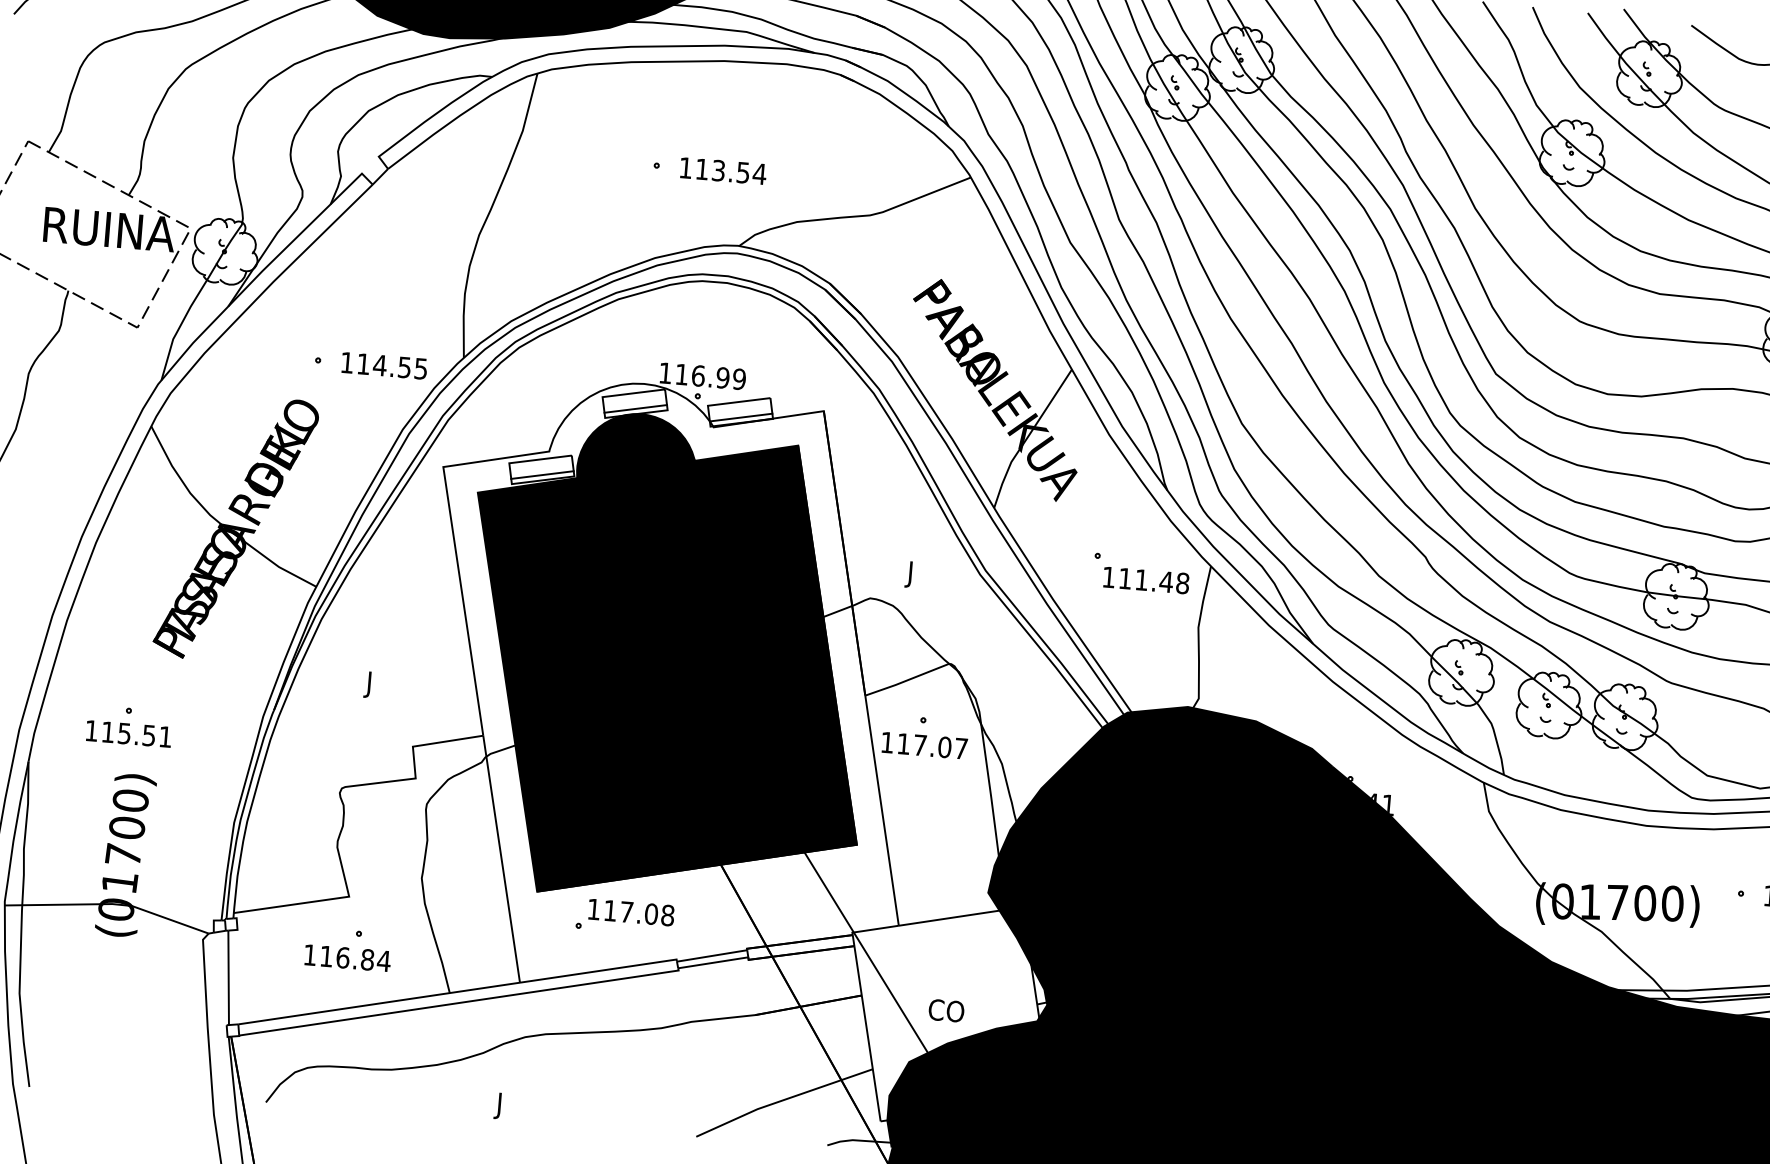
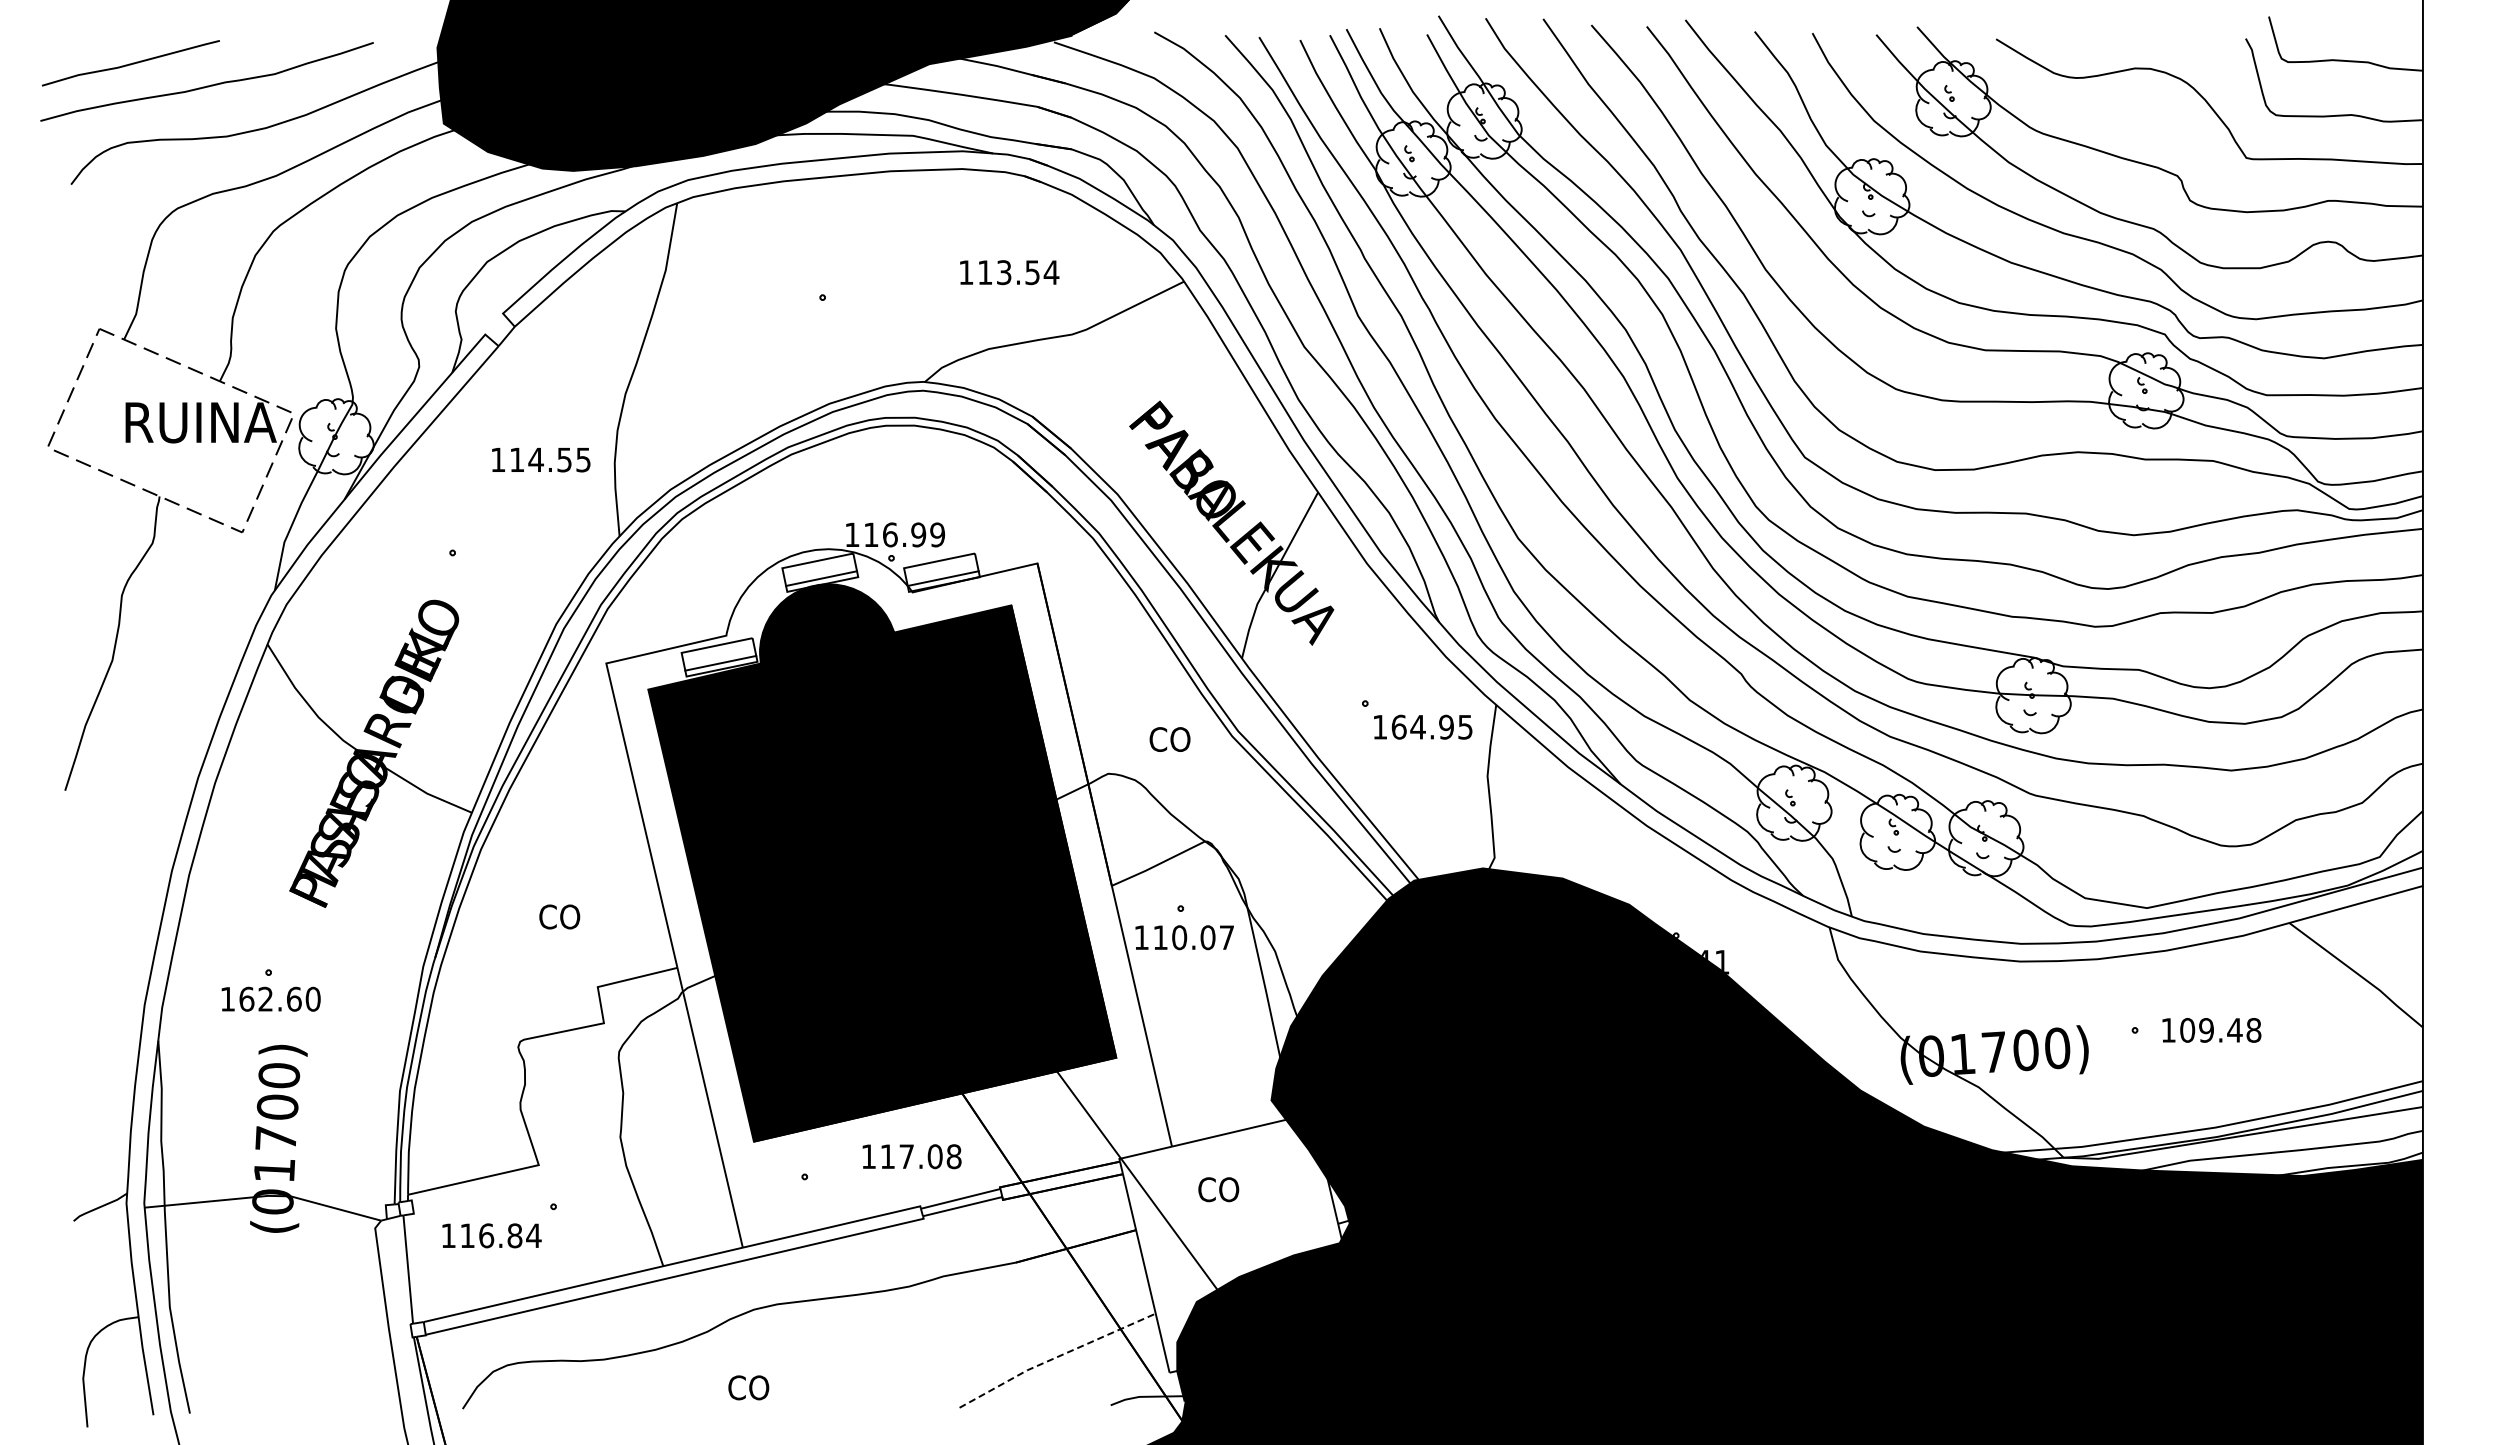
text: (723, 171) -> (1009, 272), moved
text: (384, 366) -> (541, 460), moved
text: (924, 575) -> (1168, 742), J -> CO
text: (1153, 580) -> (1431, 726), 111.48 -> 164.95
text: (383, 685) -> (558, 919), J -> CO
text: (136, 733) -> (279, 998), 115.51 -> 162.60
text: (920, 745) -> (1179, 937), 117.07 -> 110.07
text: (630, 912) -> (911, 1156), moved
text: (347, 957) -> (491, 1235), moved
text: (946, 1010) -> (1218, 1189), moved
line: (782, 1100) -> (1055, 1357), solid -> dashed
text: (513, 1106) -> (747, 1390), J -> CO

